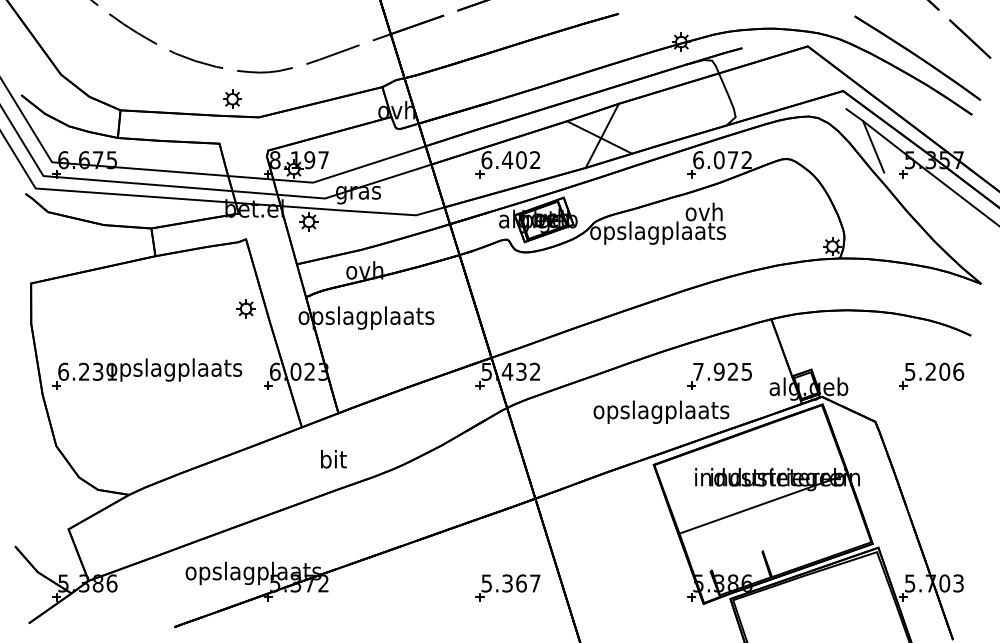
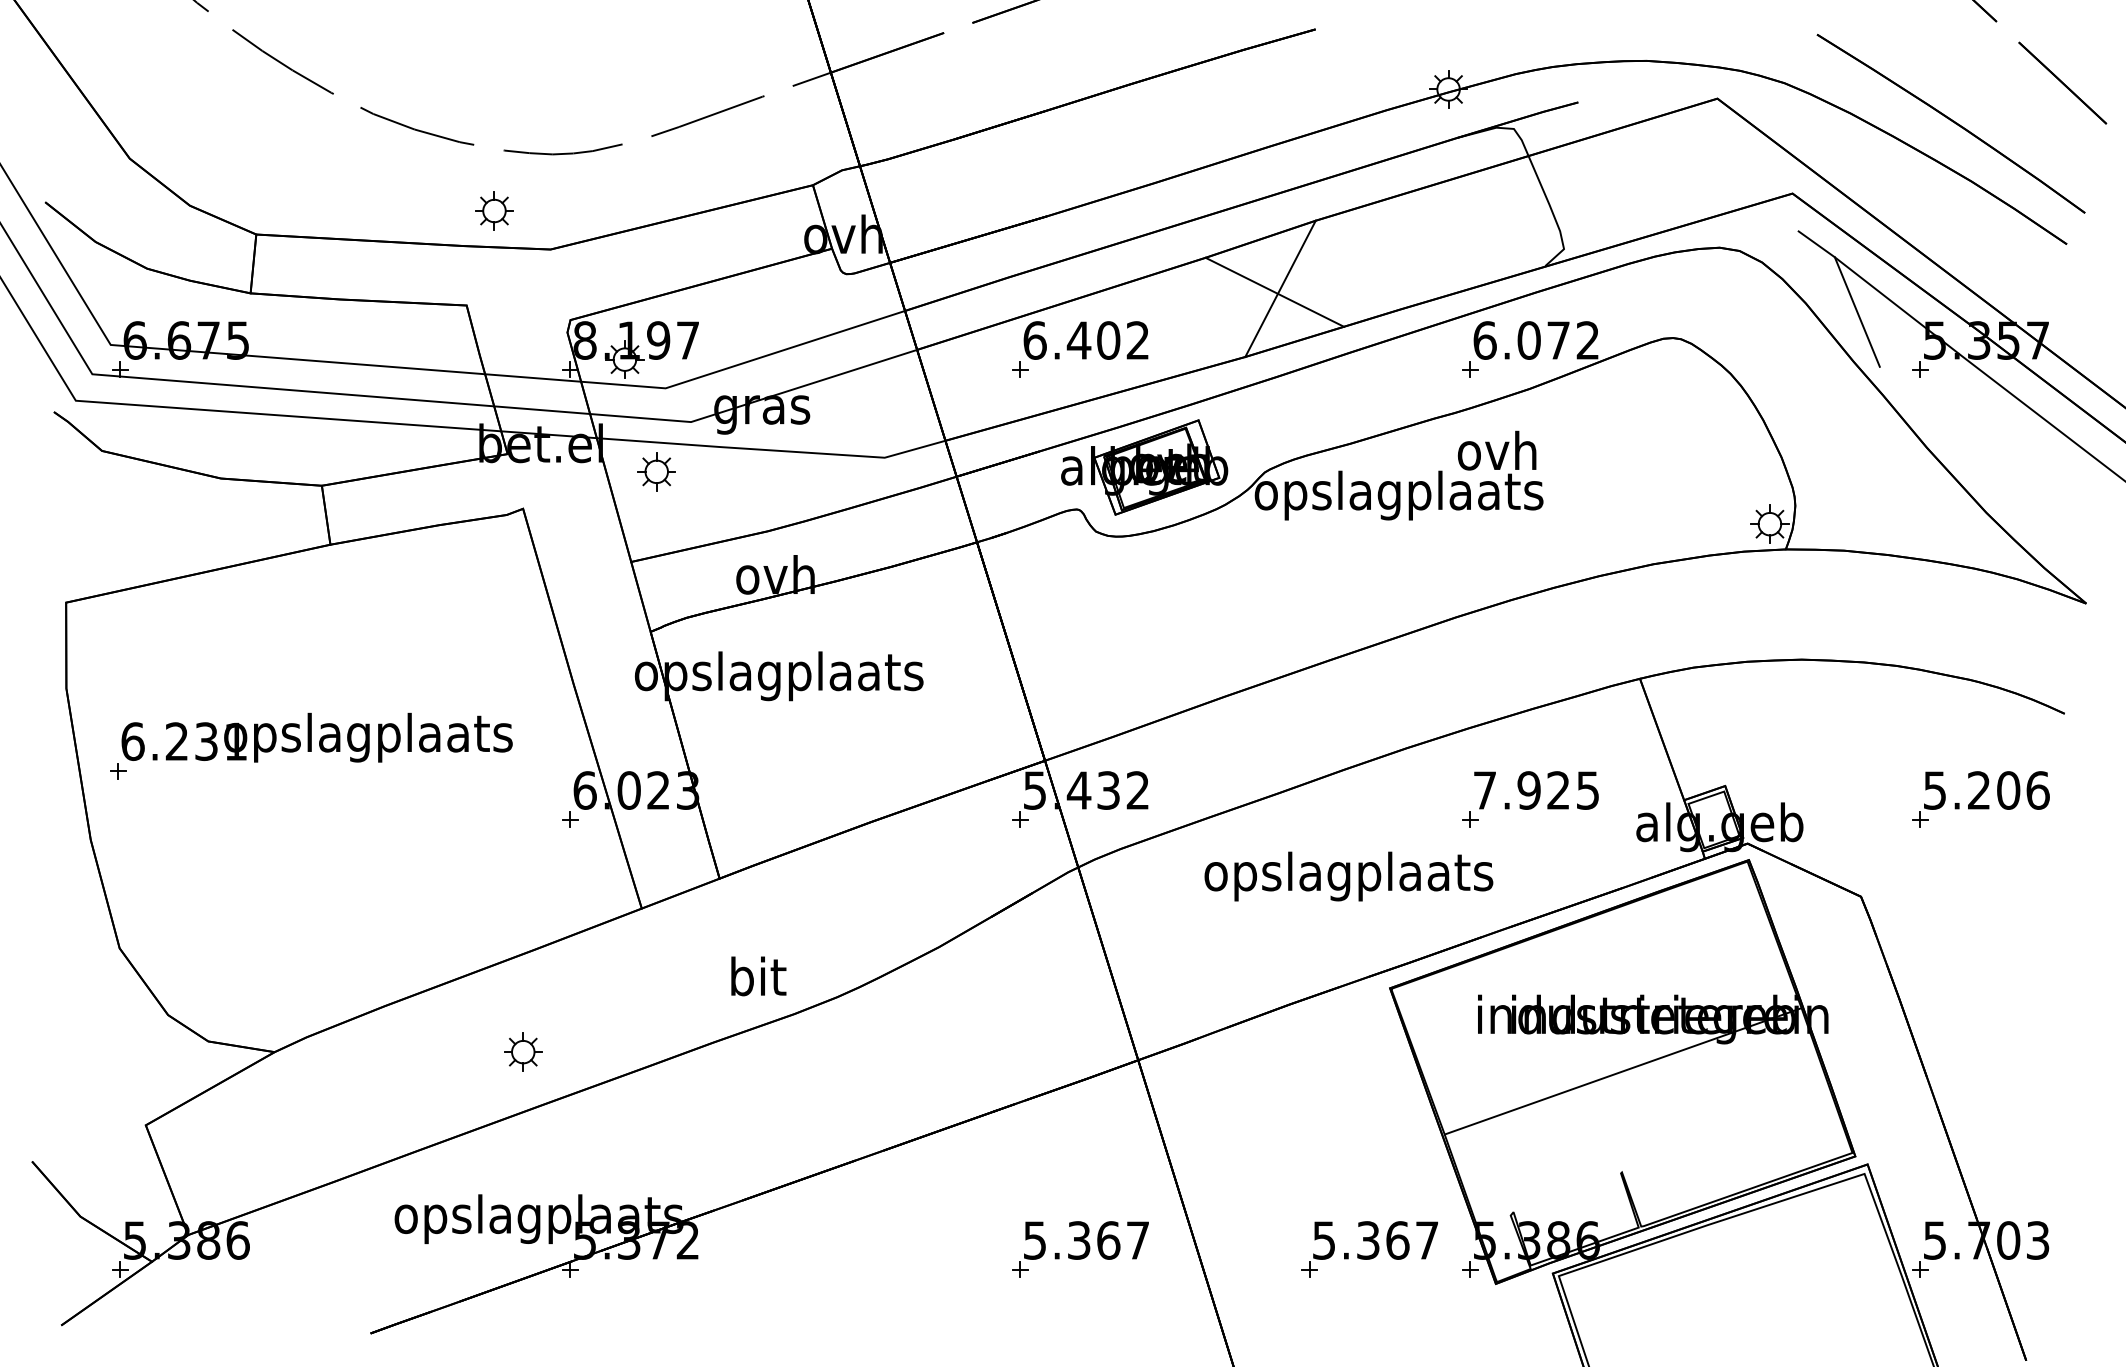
part: (245, 308) -> (521, 1051), moved
part: (147, 373) -> (311, 745), moved
text: (661, 411) -> (1348, 874), moved
text: (333, 459) -> (757, 976), moved
part: (643, 587) -> (1368, 1249), added

